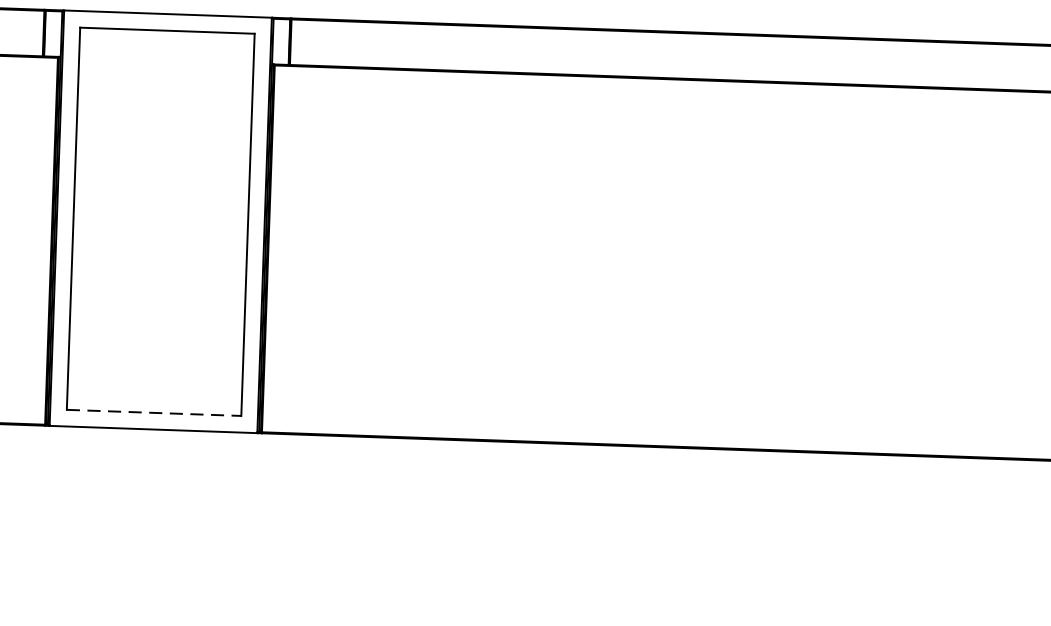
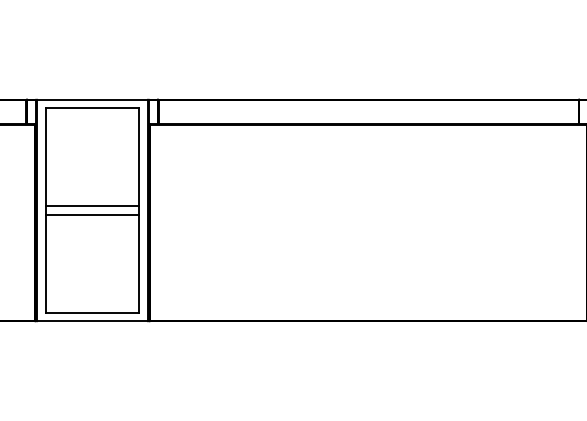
line: (161, 214) -> (92, 206), added
line: (160, 229) -> (92, 214), added
line: (154, 412) -> (92, 312), dashed -> solid

